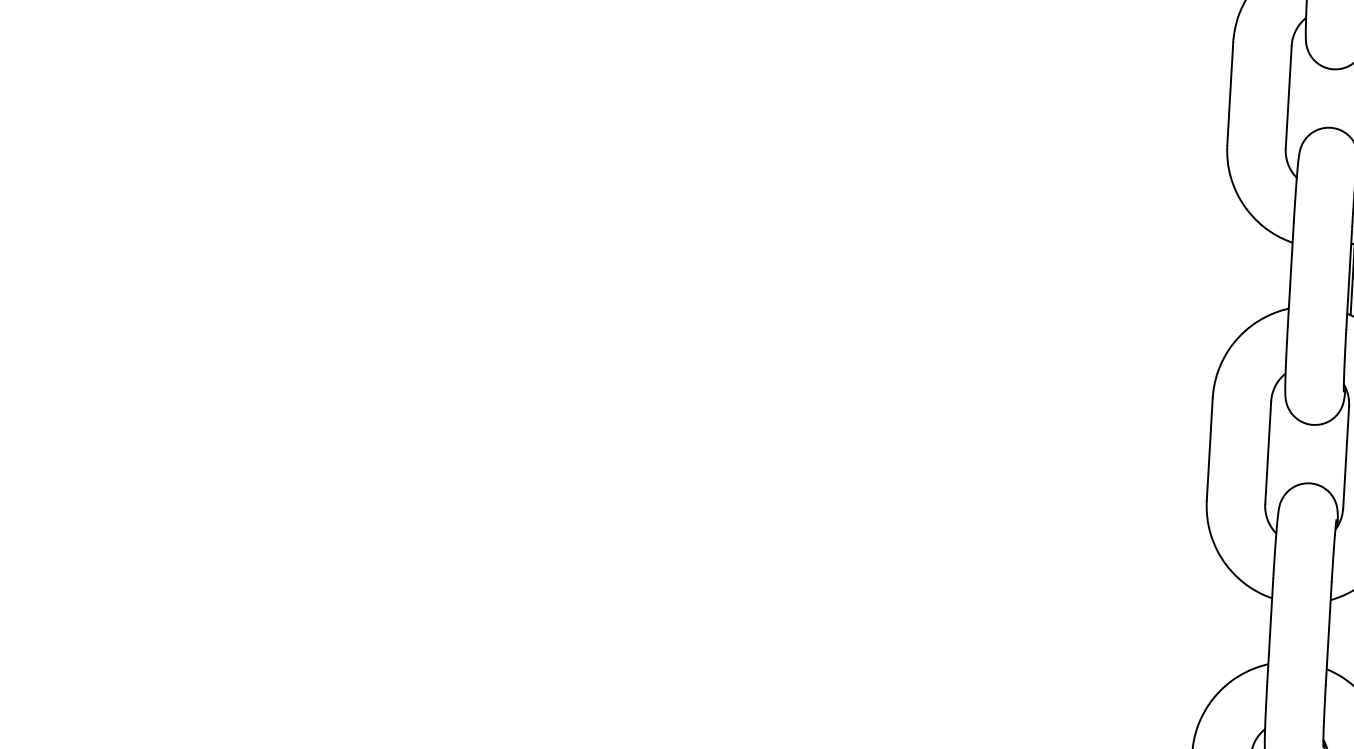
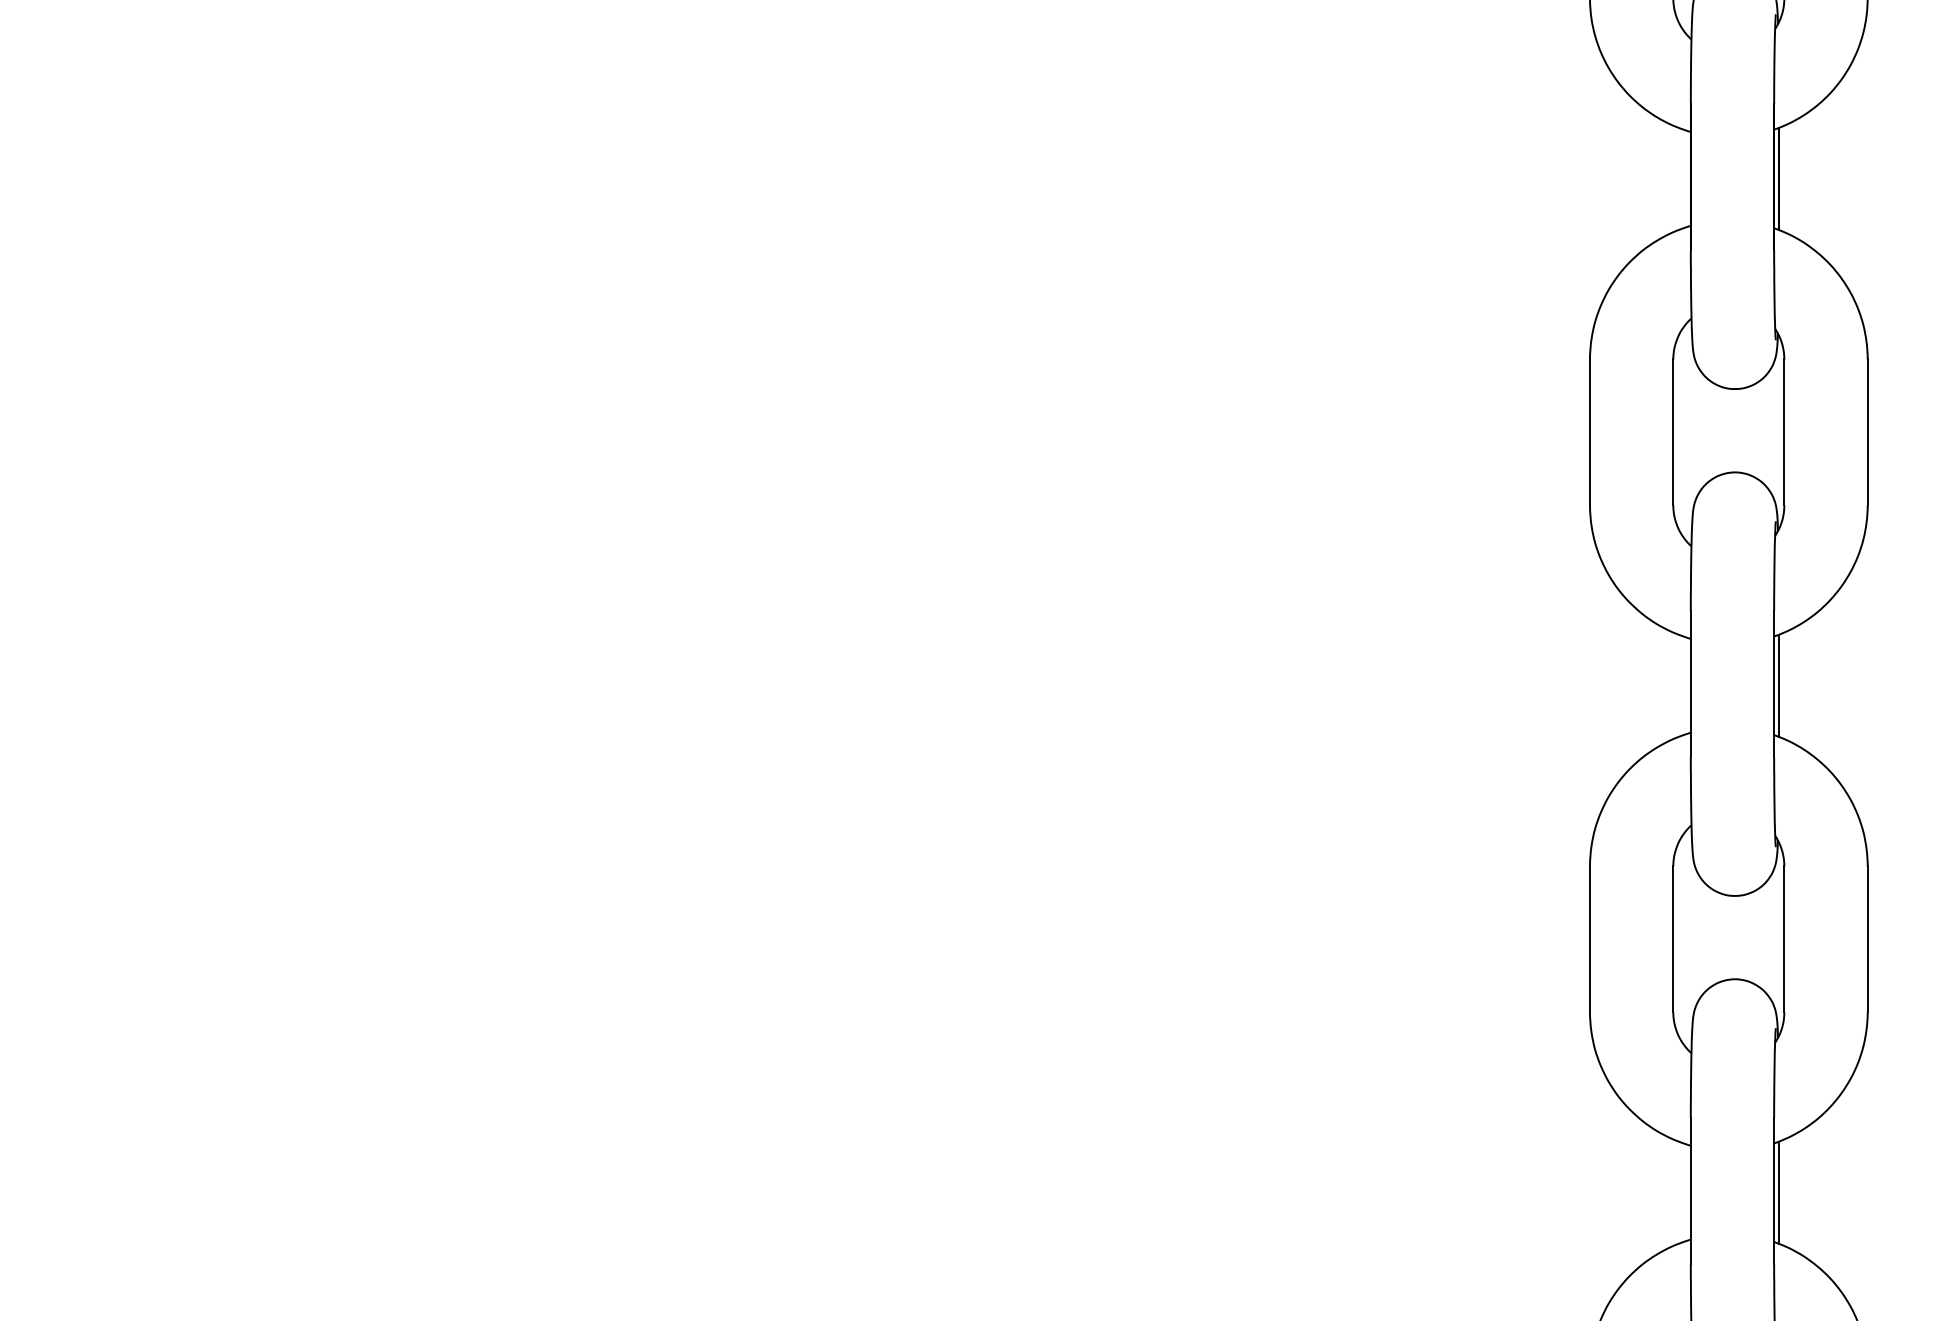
line: (1332, 634) -> (1779, 1192), added

